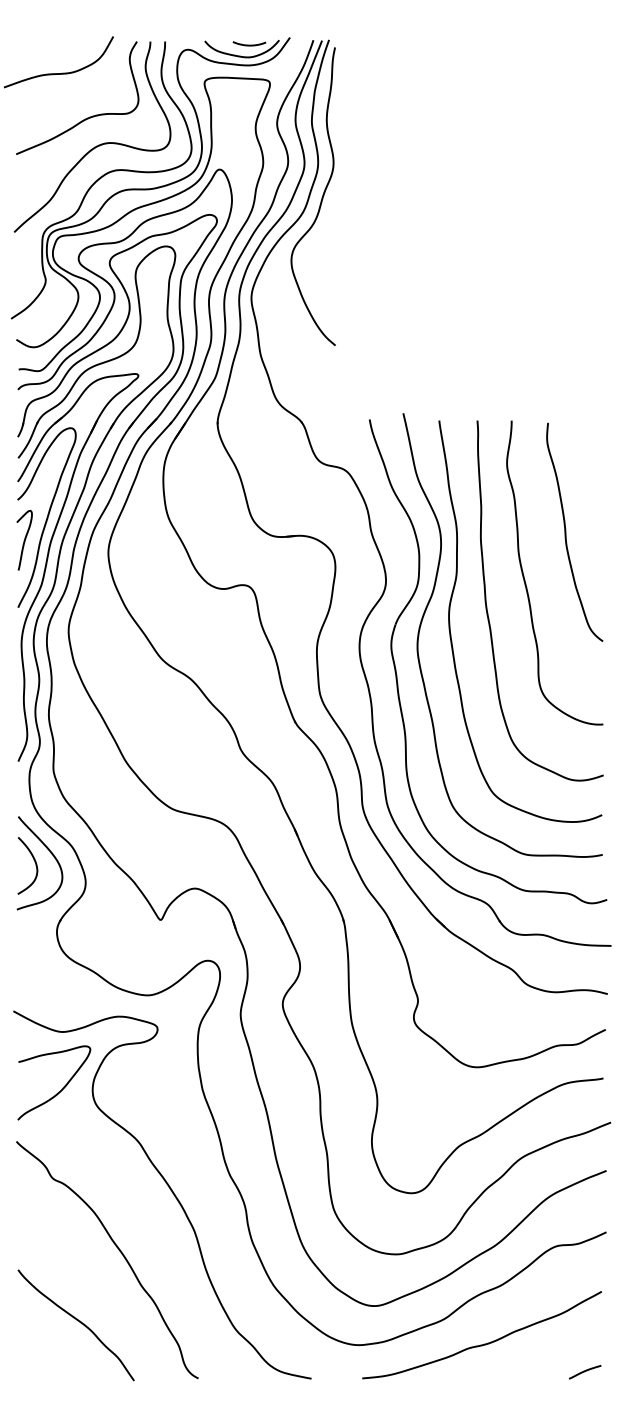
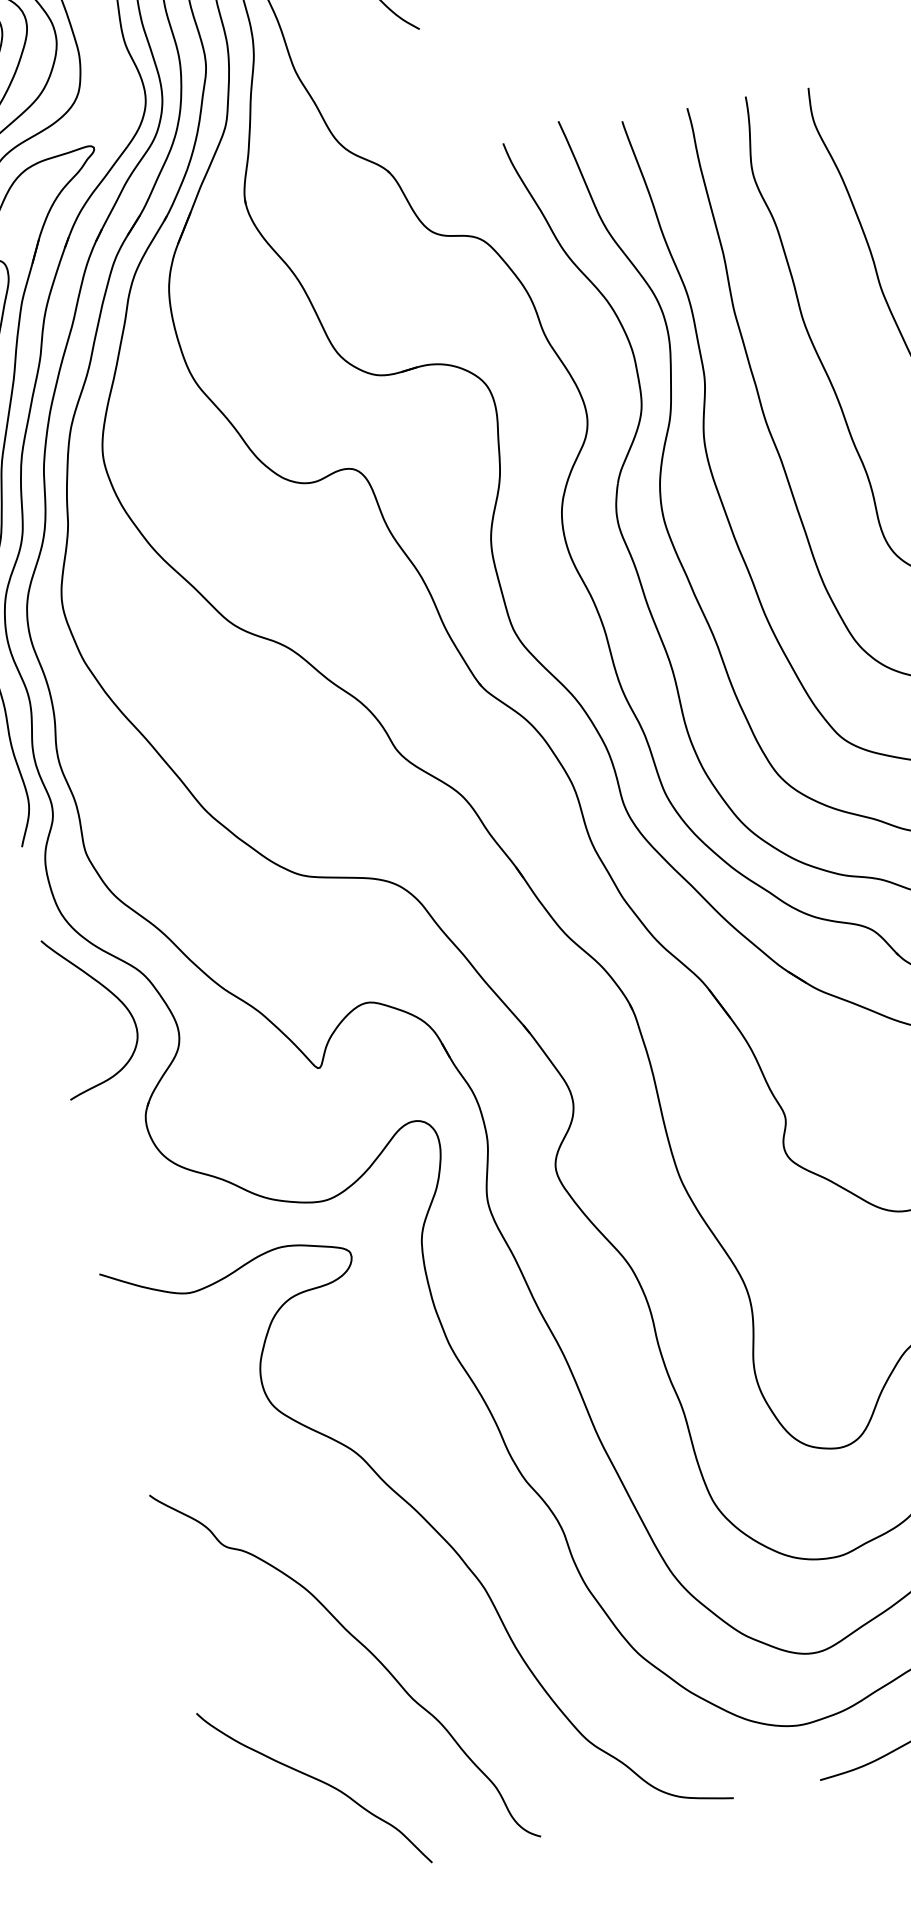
curve: (34, 862) -> (84, 1013), removed
curve: (63, 1086) -> (210, 1385), removed

